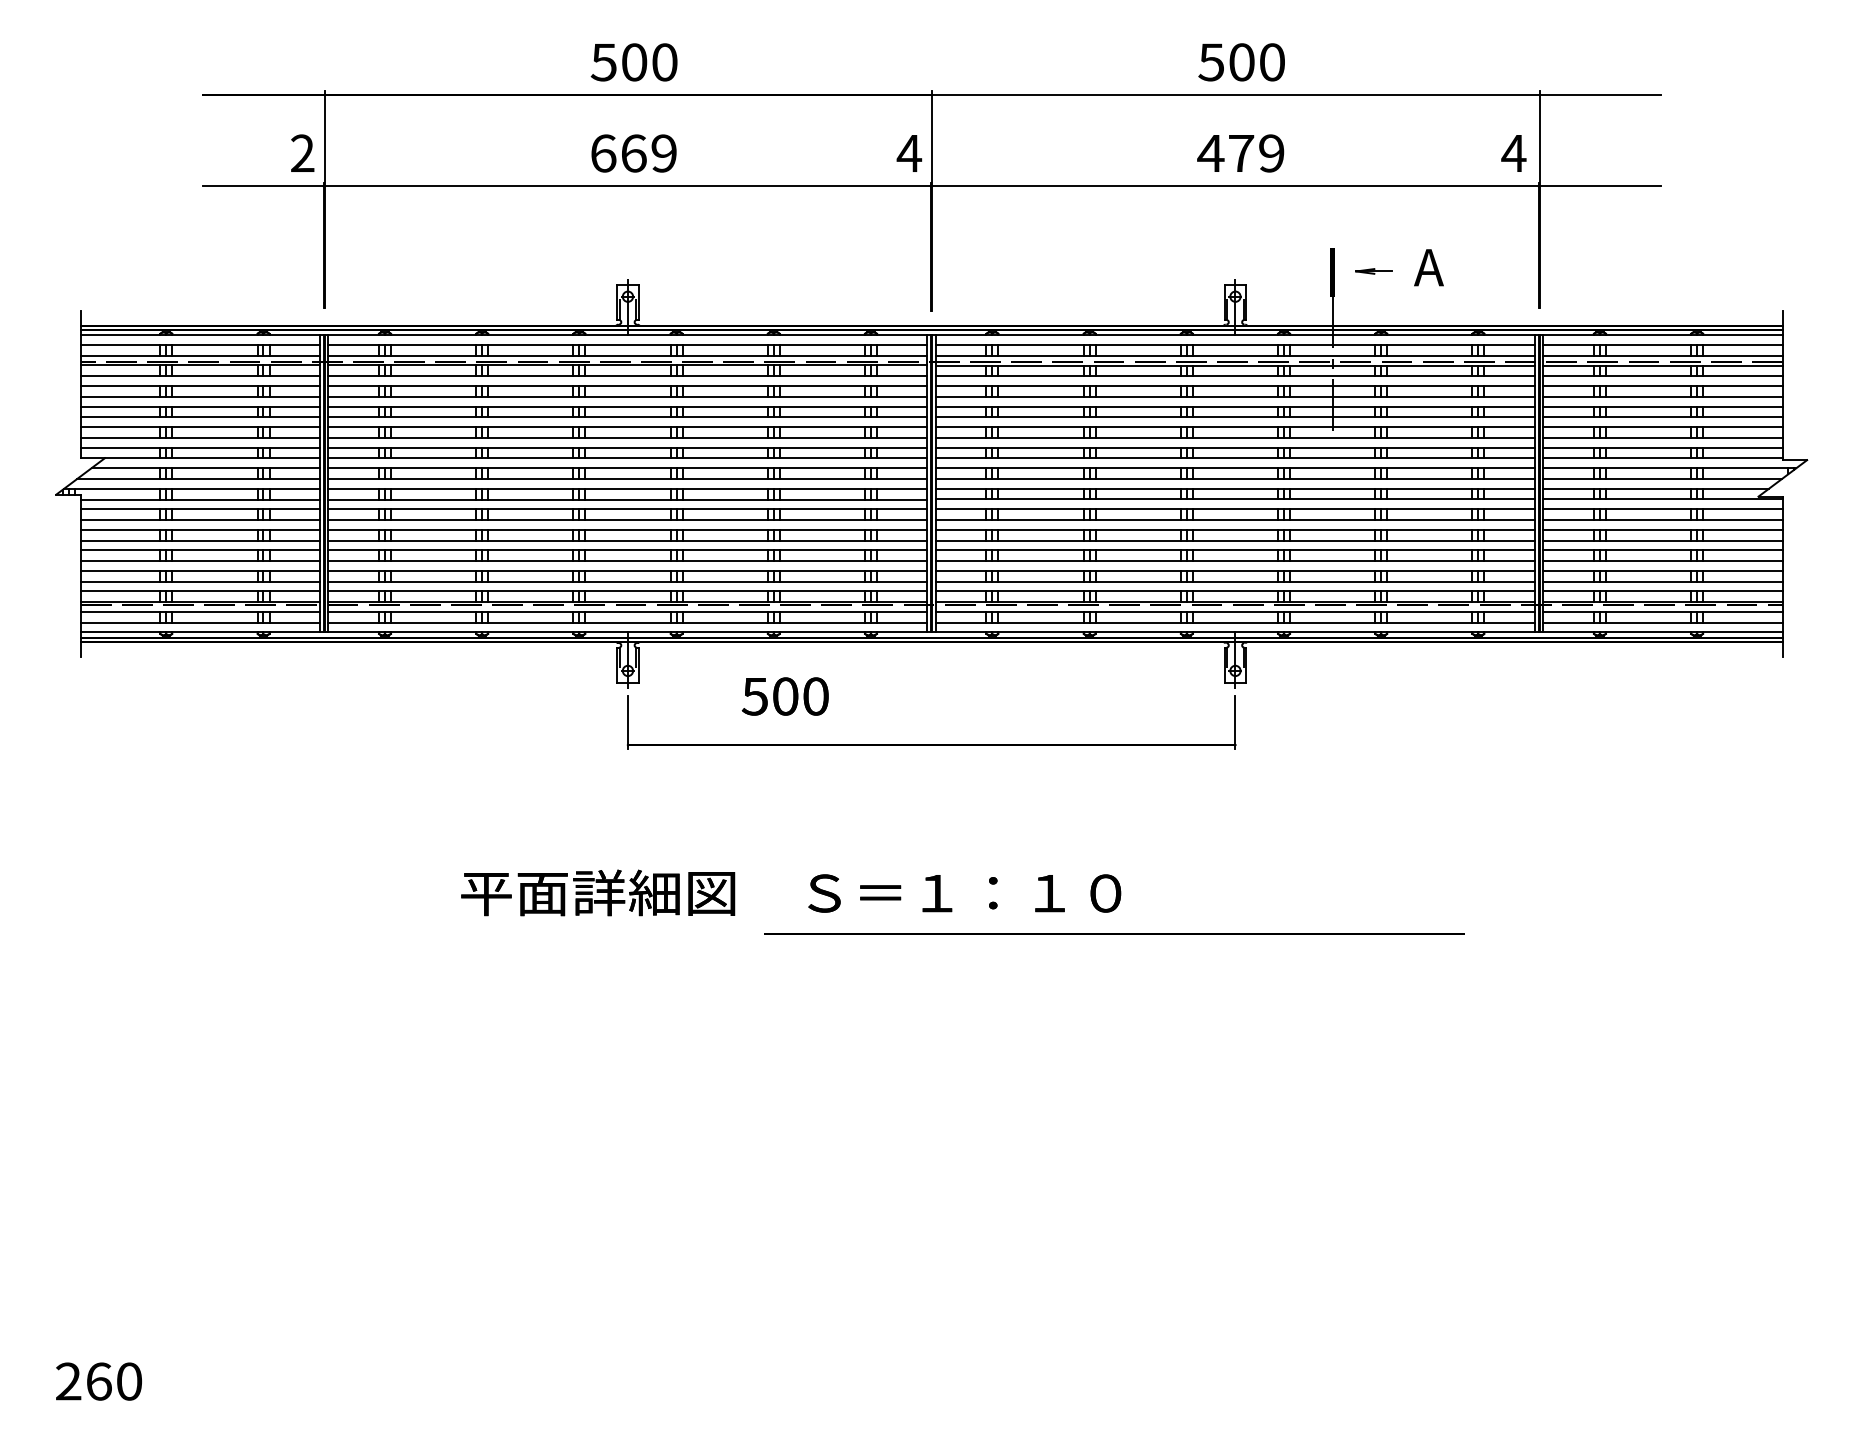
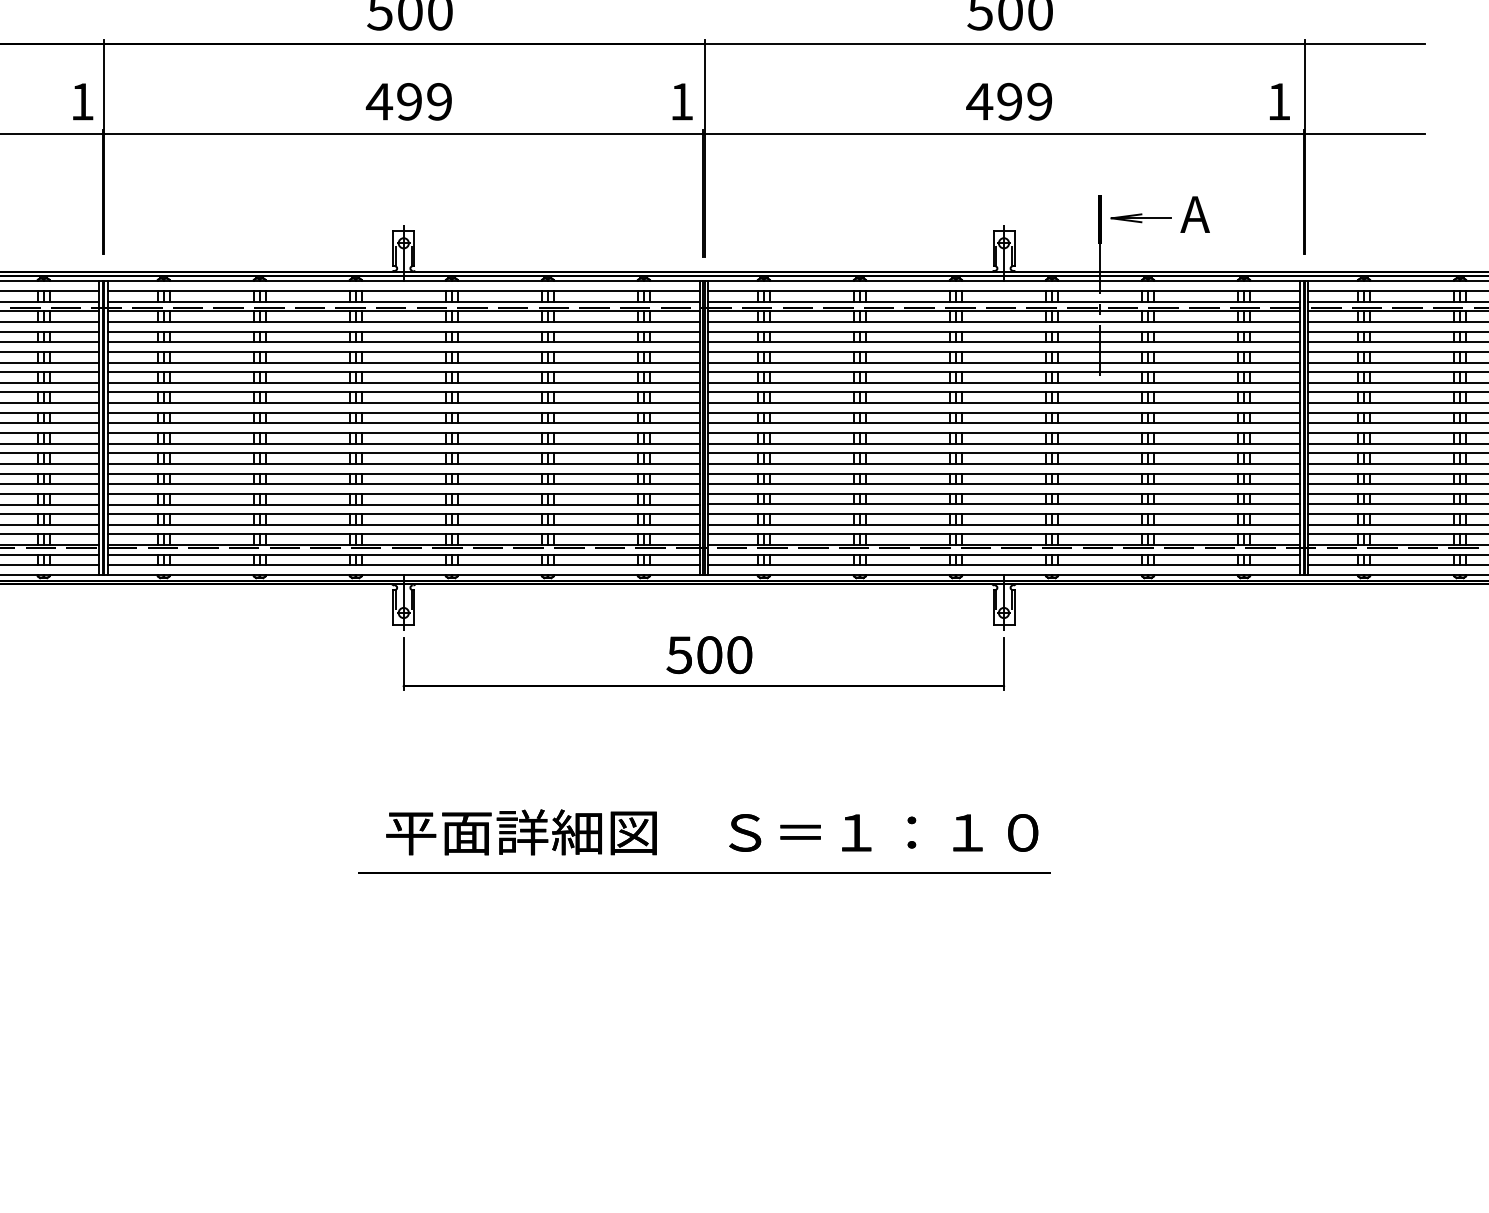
text: (302, 152) -> (82, 100), 2 -> 1
text: (617, 153) -> (393, 101), 669 -> 499
text: (909, 153) -> (681, 101), 4 -> 1
text: (1241, 153) -> (1009, 101), 479 -> 499
text: (1513, 153) -> (1278, 101), 4 -> 1
part: (1373, 271) -> (1140, 218), size x1.67
text: (784, 696) -> (708, 655), moved
text: (791, 892) -> (712, 831), moved
line: (1114, 933) -> (704, 872), moved

